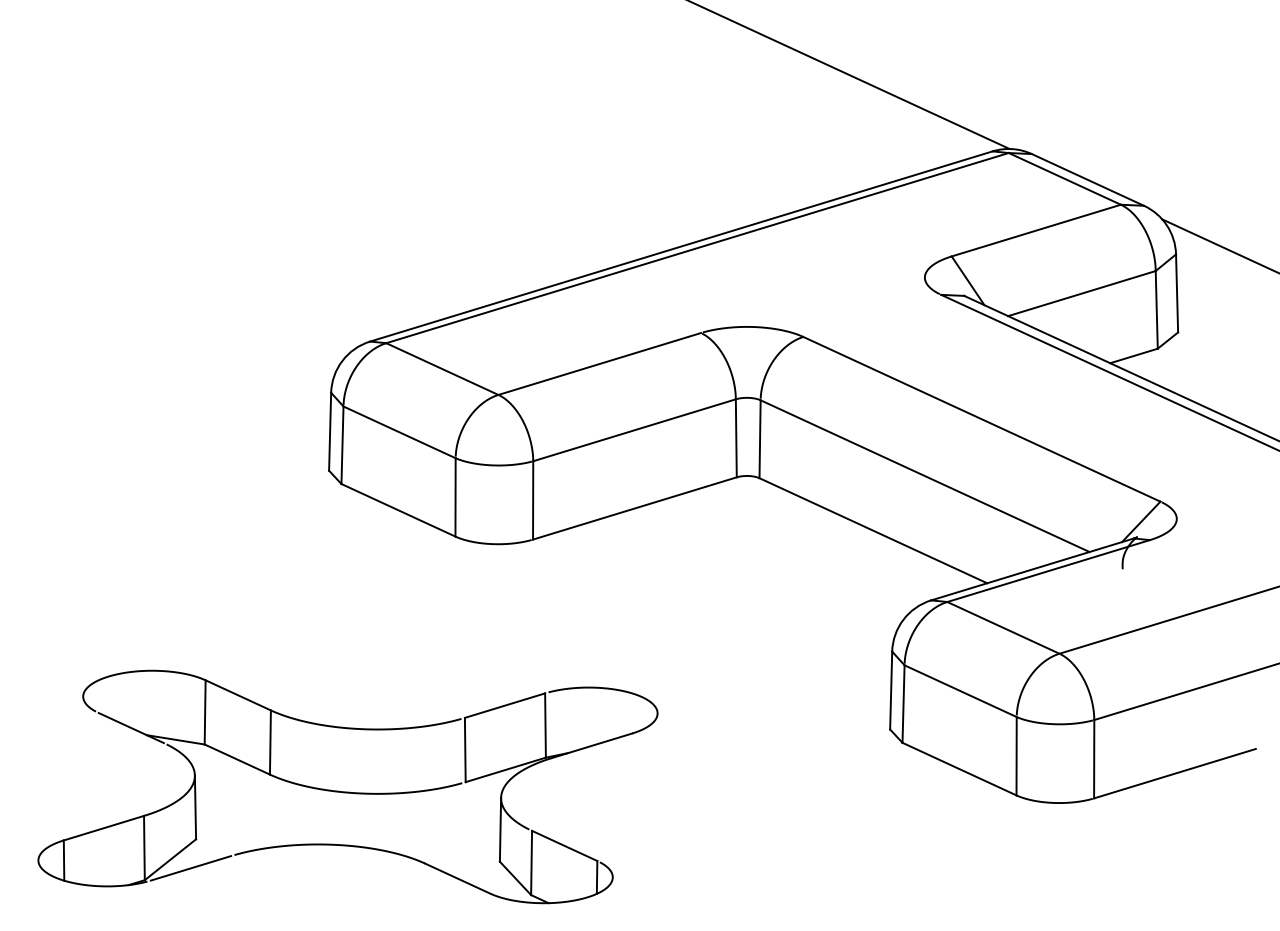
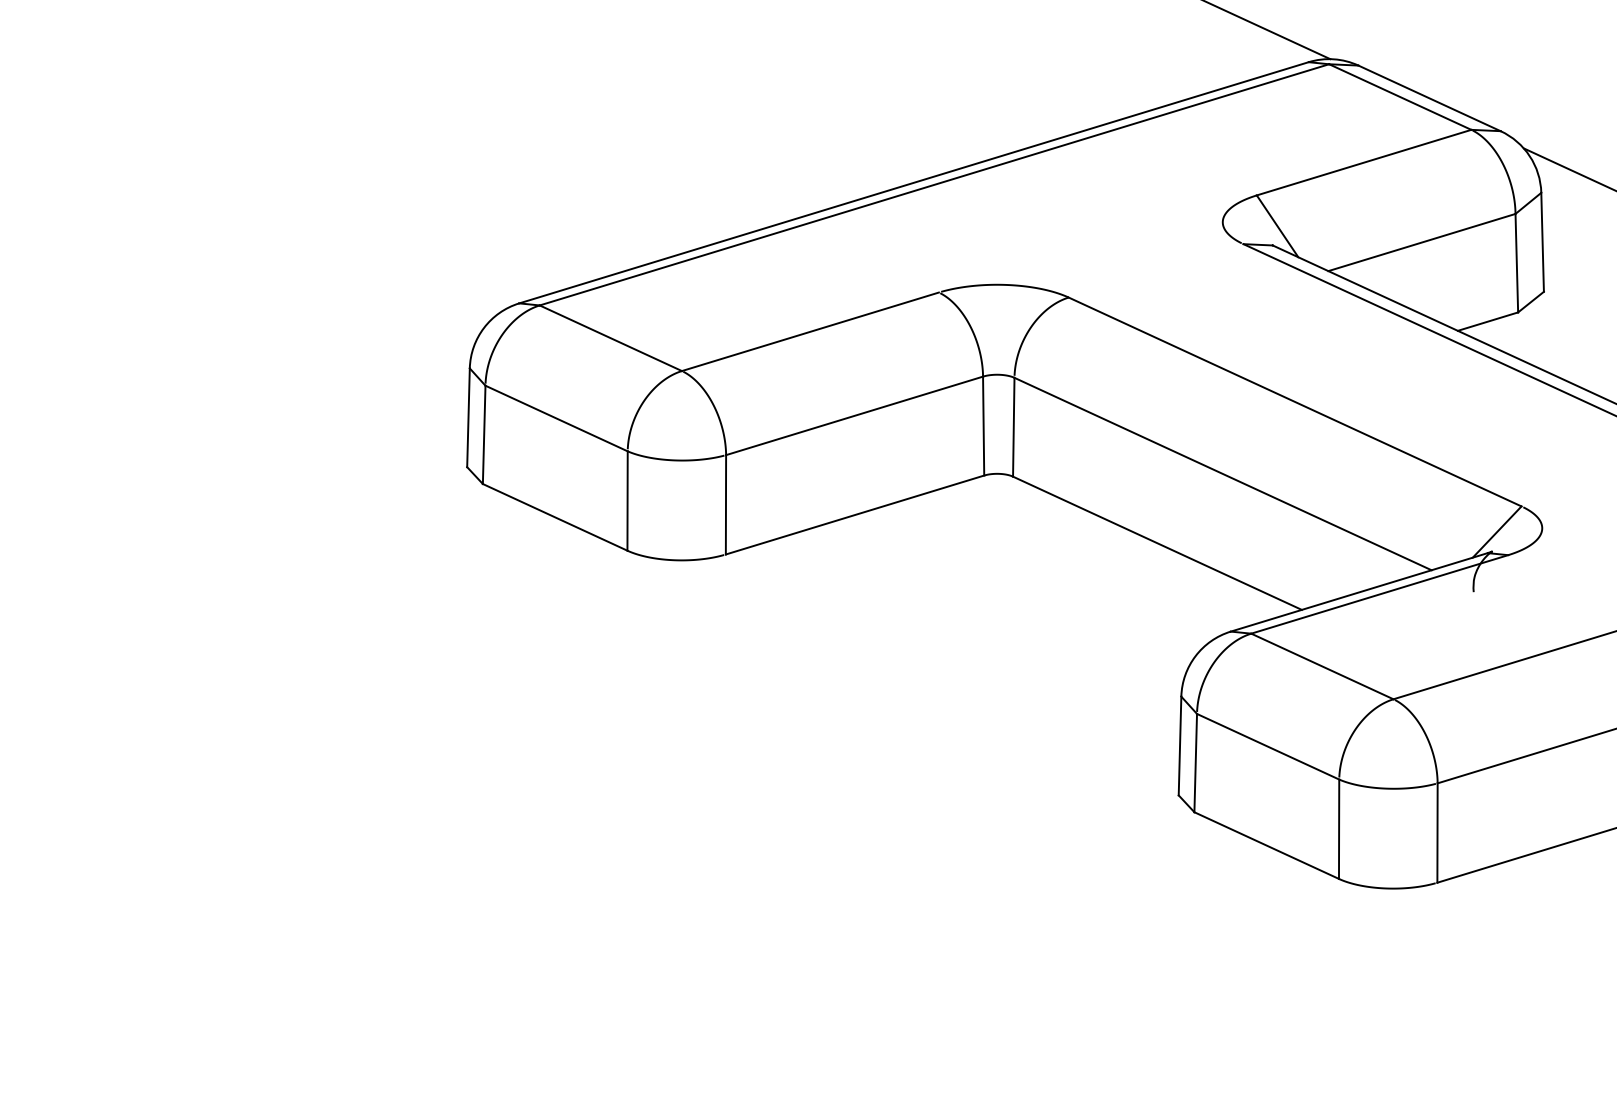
part: (347, 786) -> (490, 867), removed

